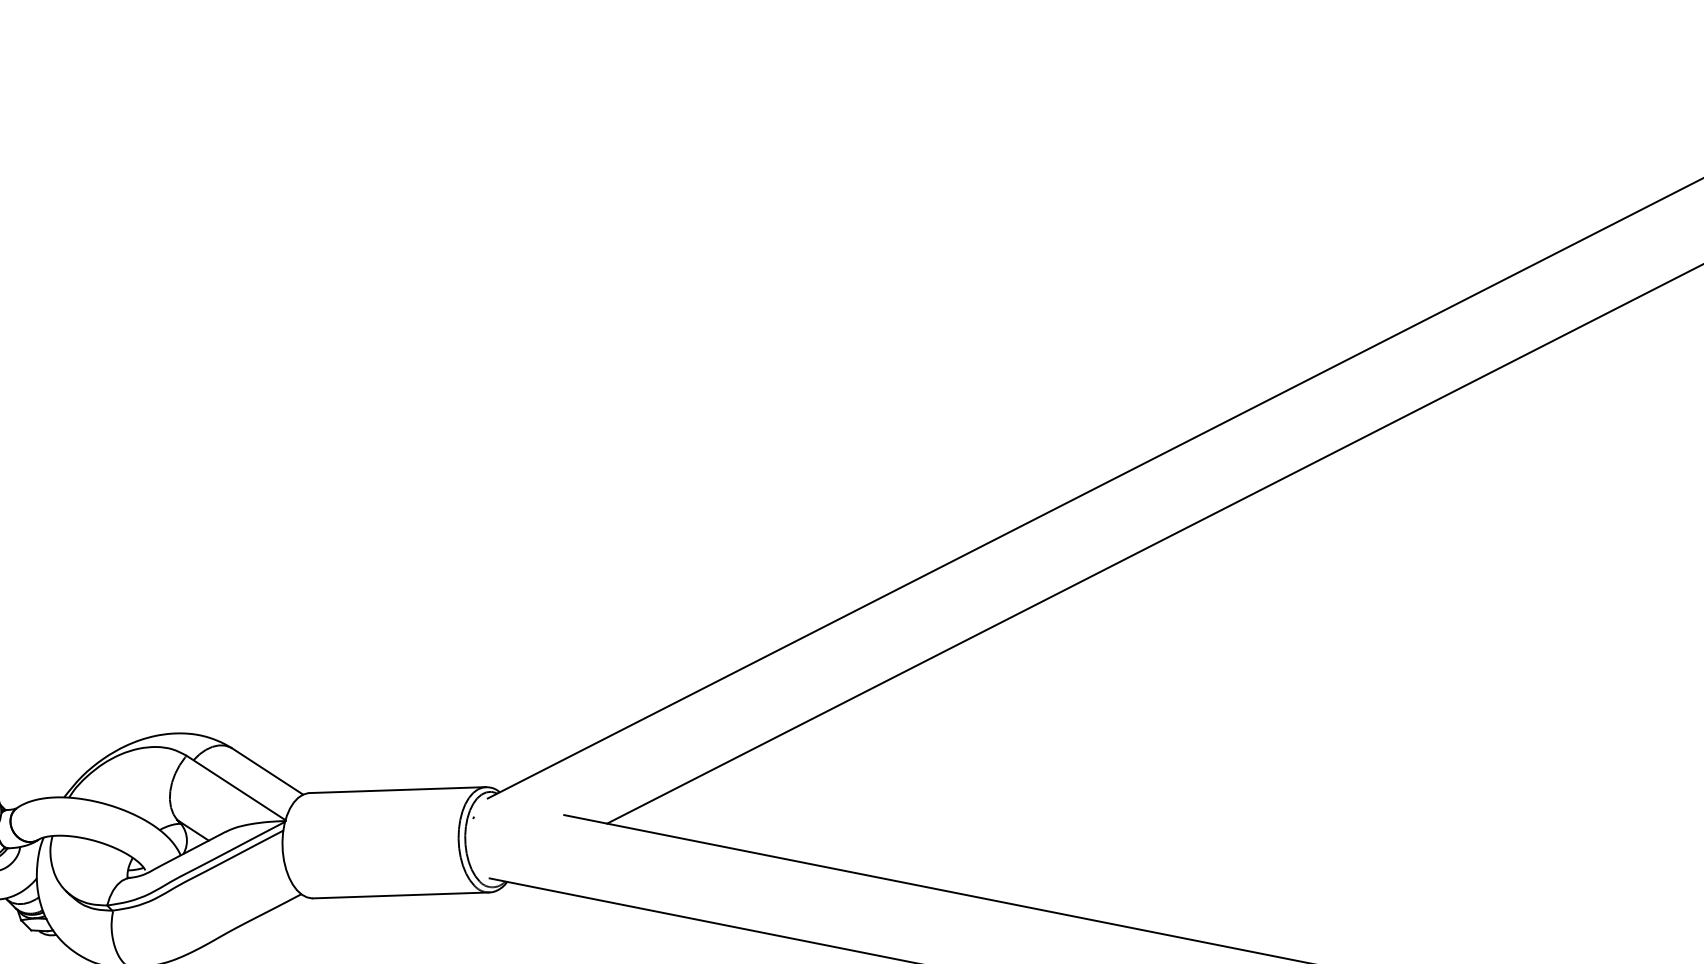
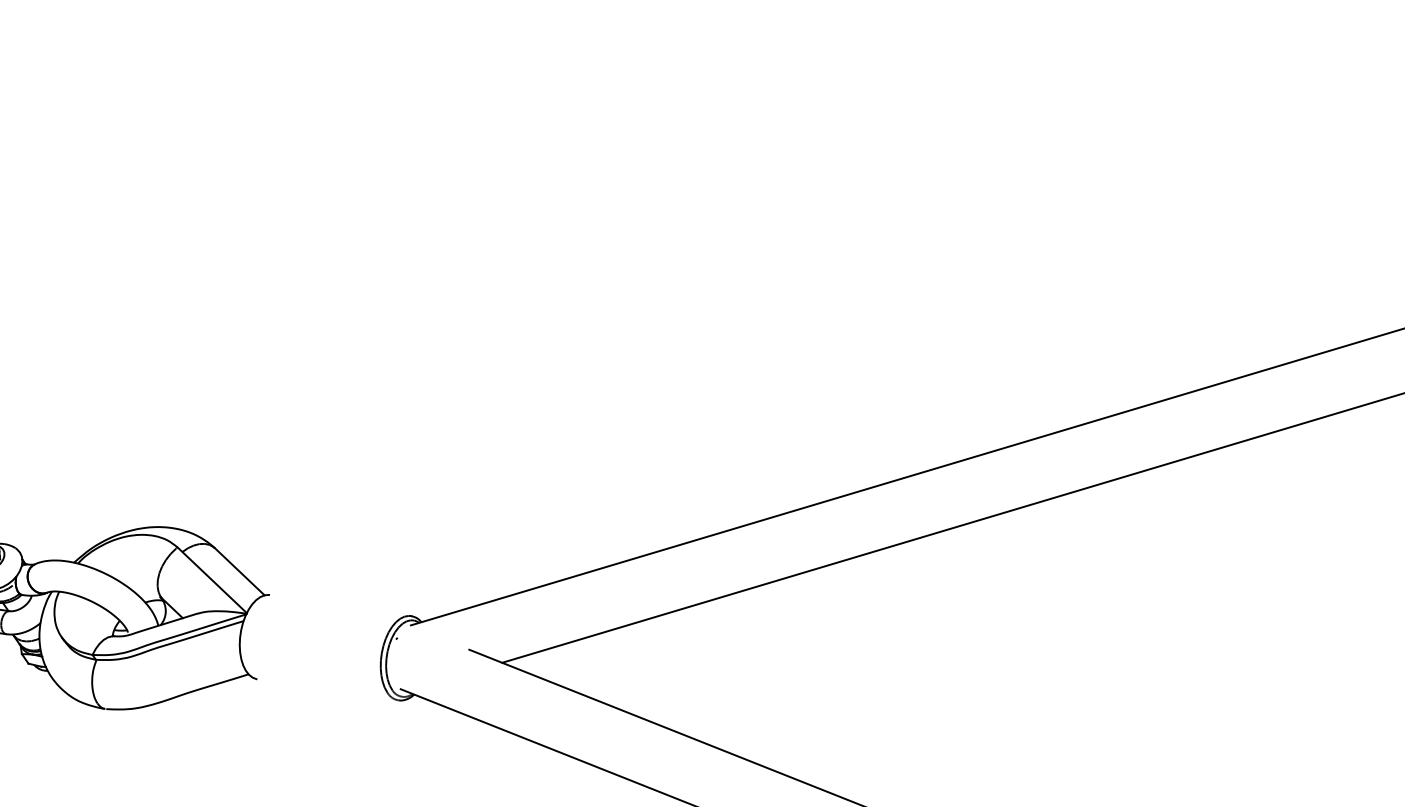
line: (396, 790) -> (339, 605), removed
line: (400, 895) -> (327, 689), removed

